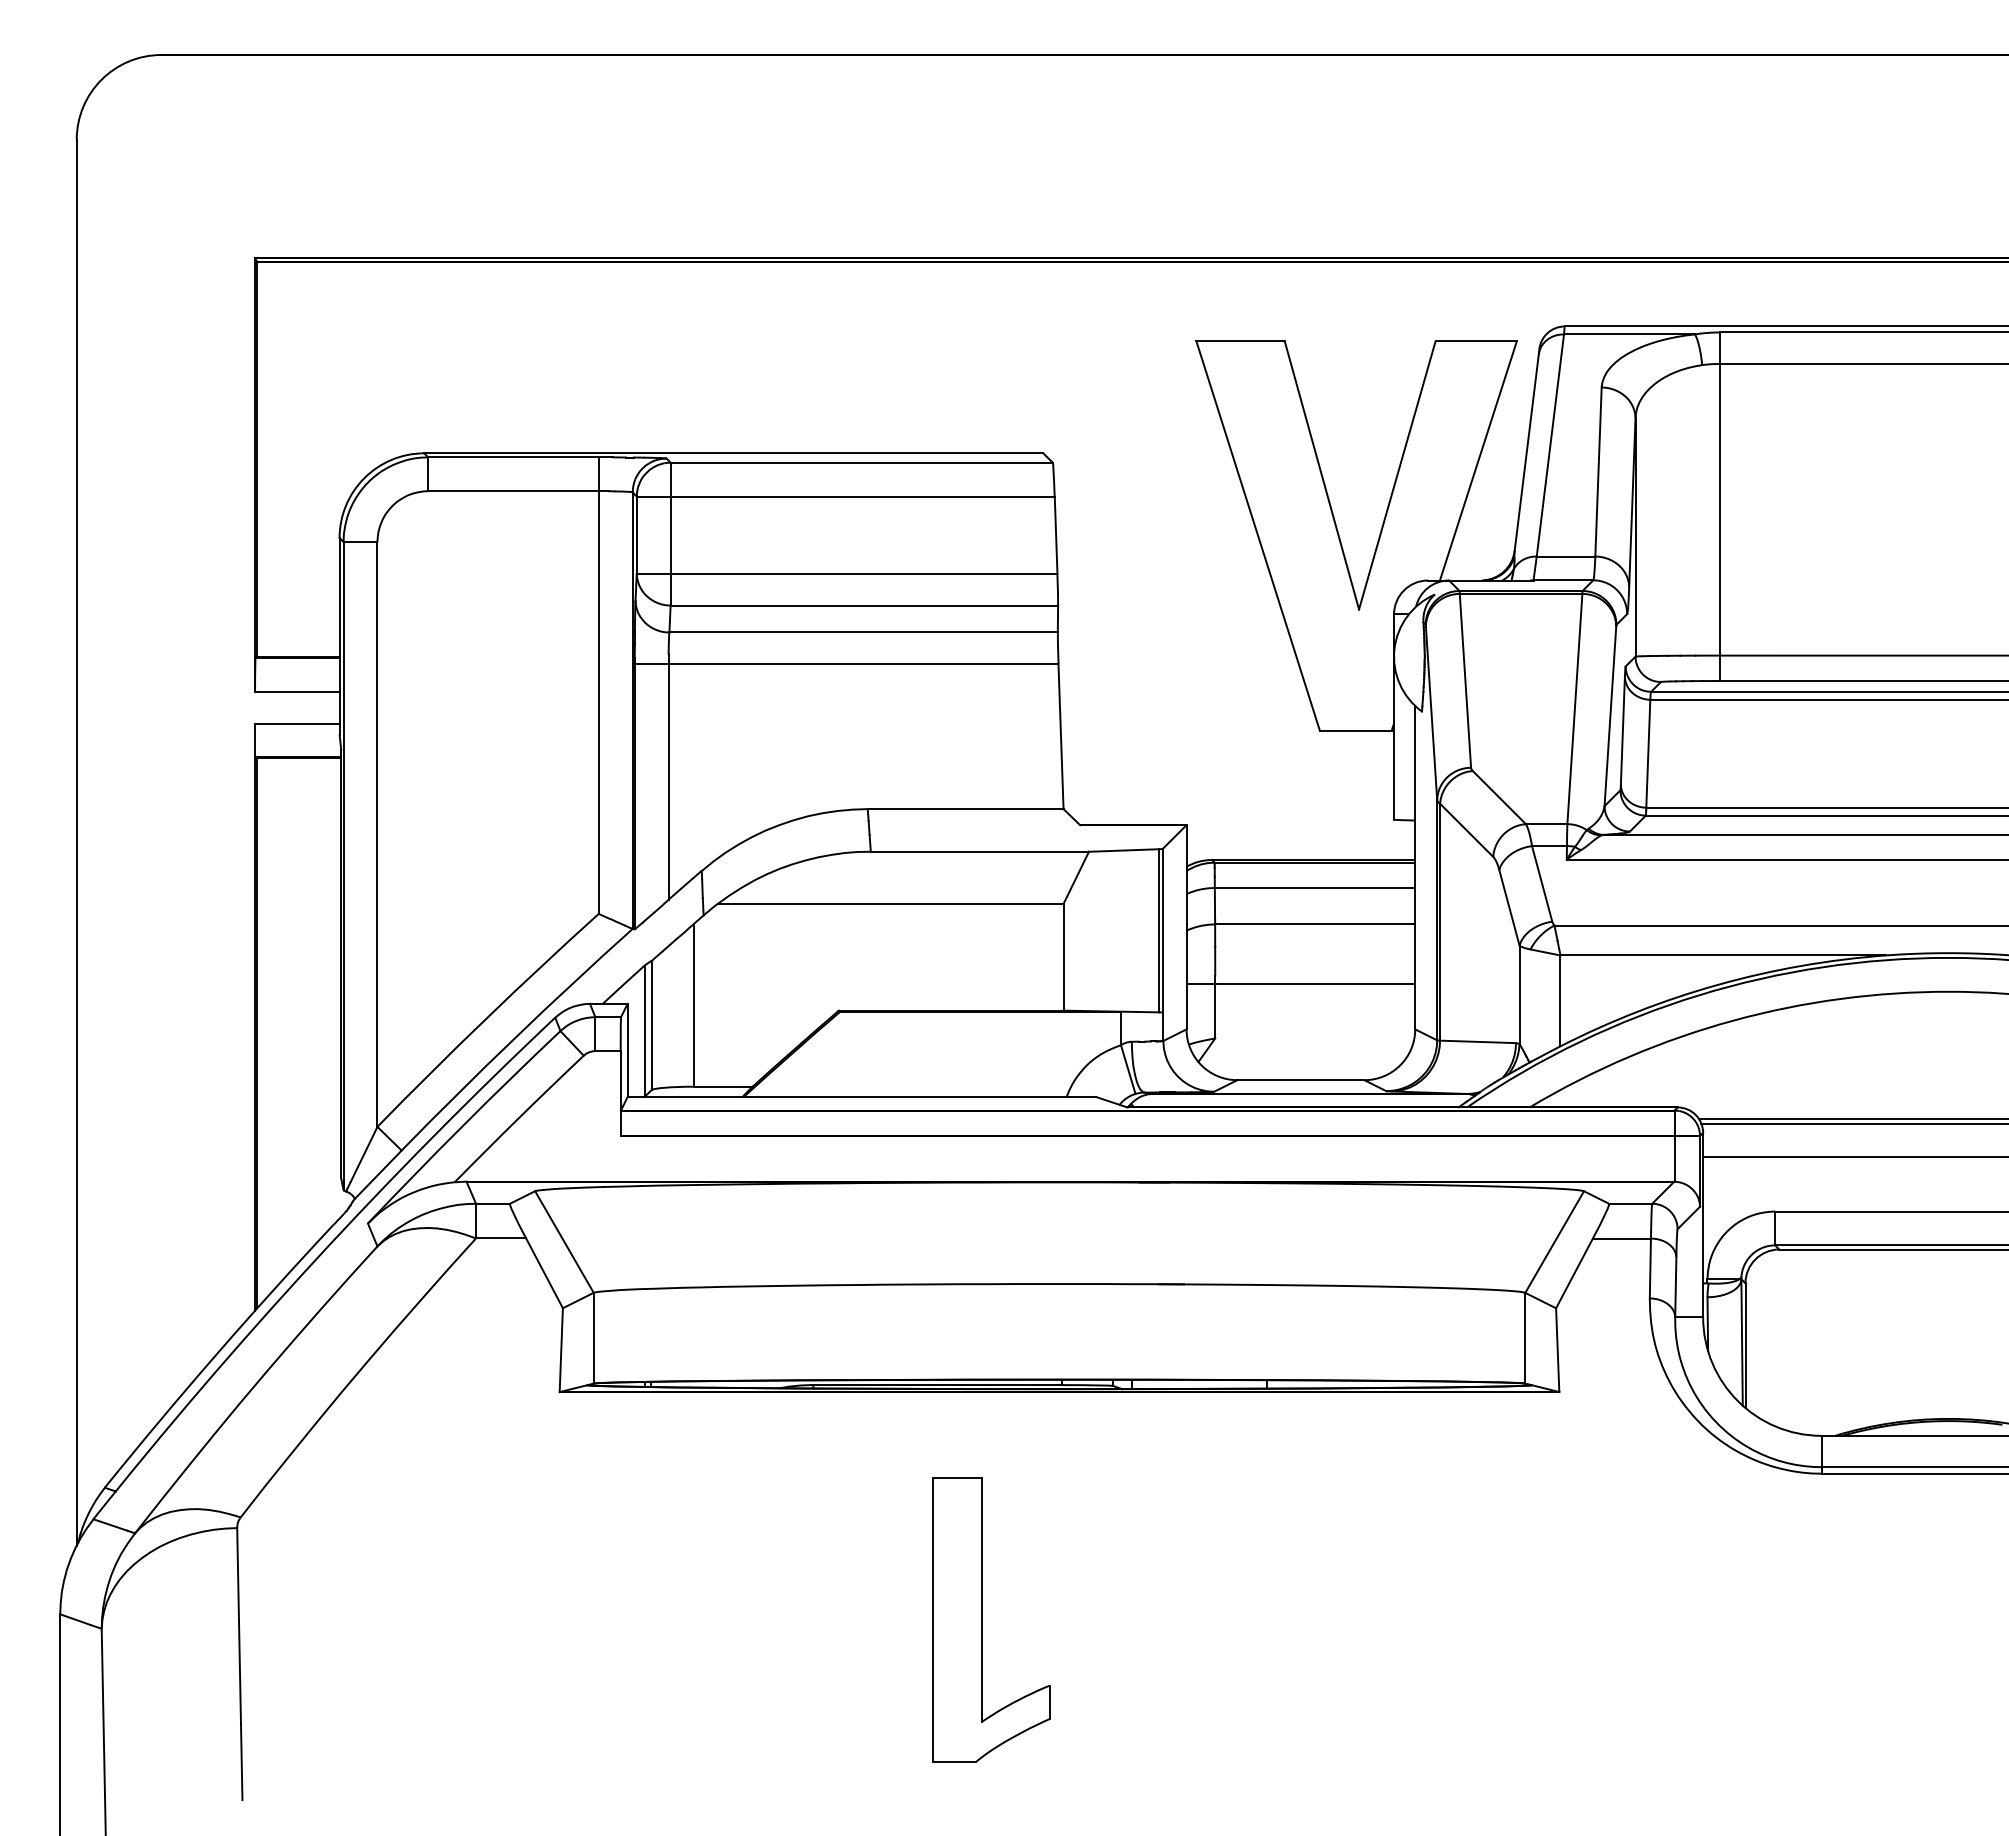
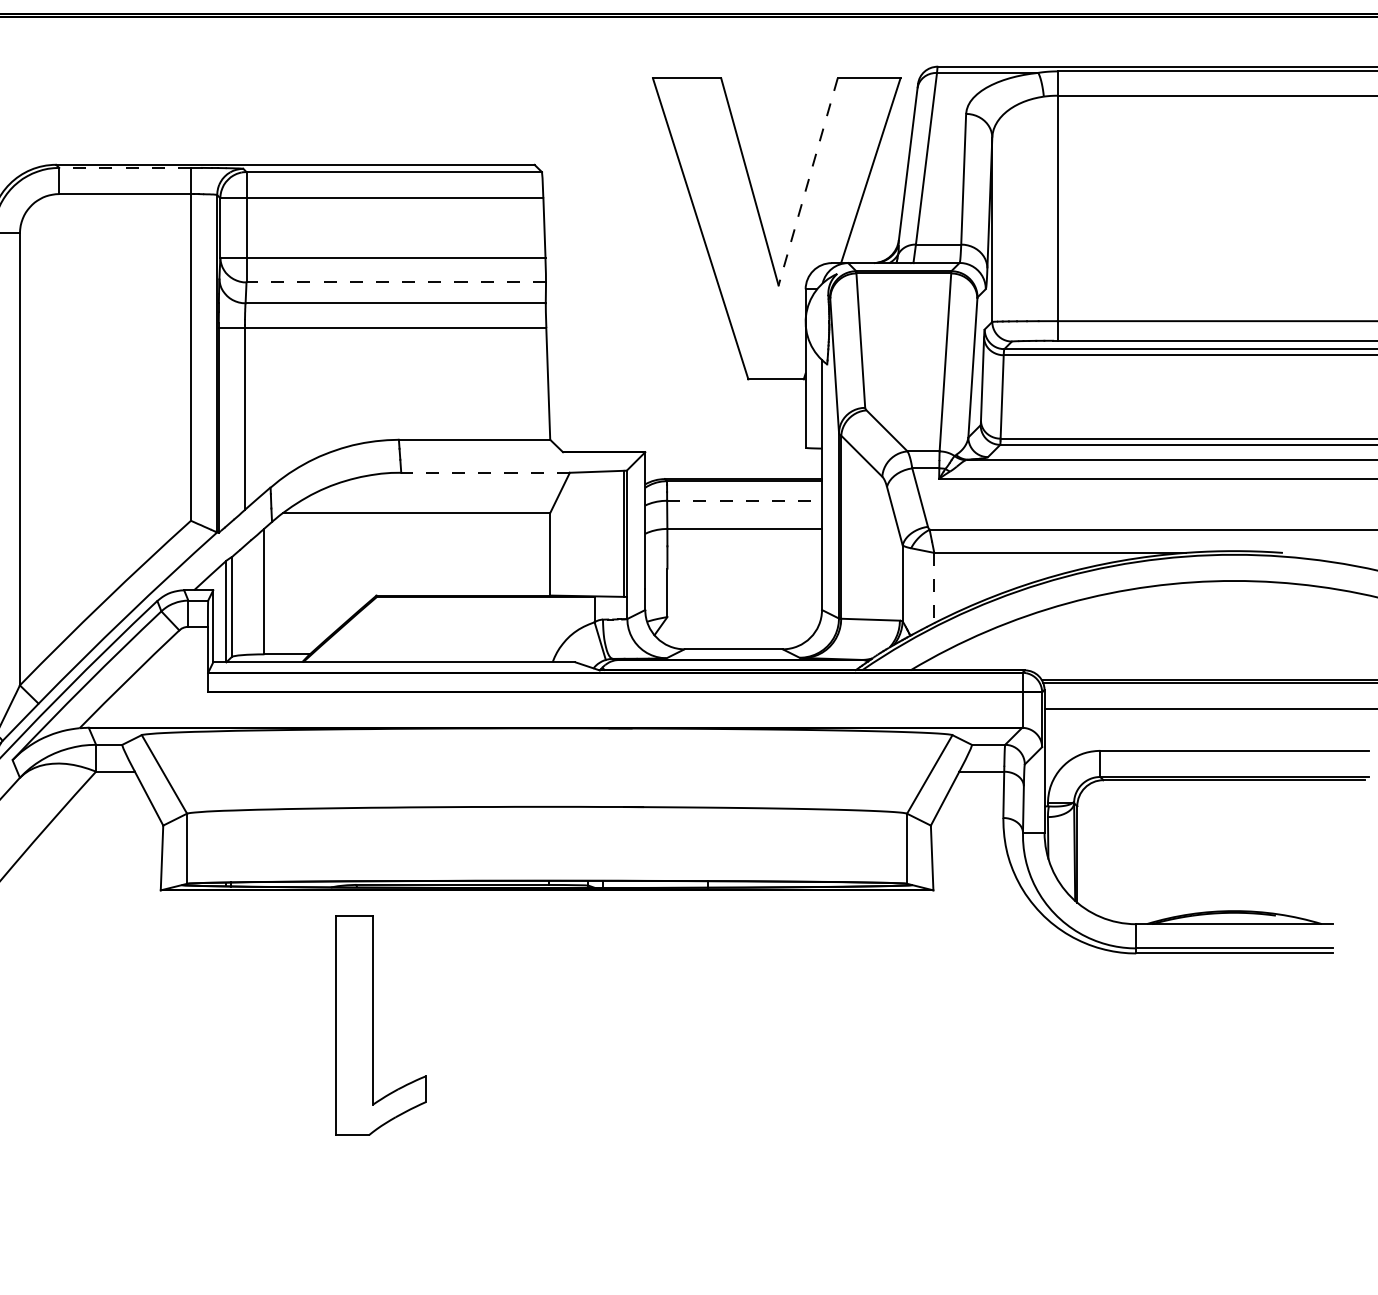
line: (513, 457) -> (125, 168), solid -> dashed
line: (1397, 475) -> (808, 181), solid -> dashed
line: (864, 605) -> (396, 282), solid -> dashed
line: (979, 851) -> (485, 472), solid -> dashed
line: (1315, 887) -> (744, 500), solid -> dashed
line: (1300, 983) -> (733, 574), removed
line: (1560, 1001) -> (934, 588), solid -> dashed
part: (982, 1619) -> (373, 1025), moved

